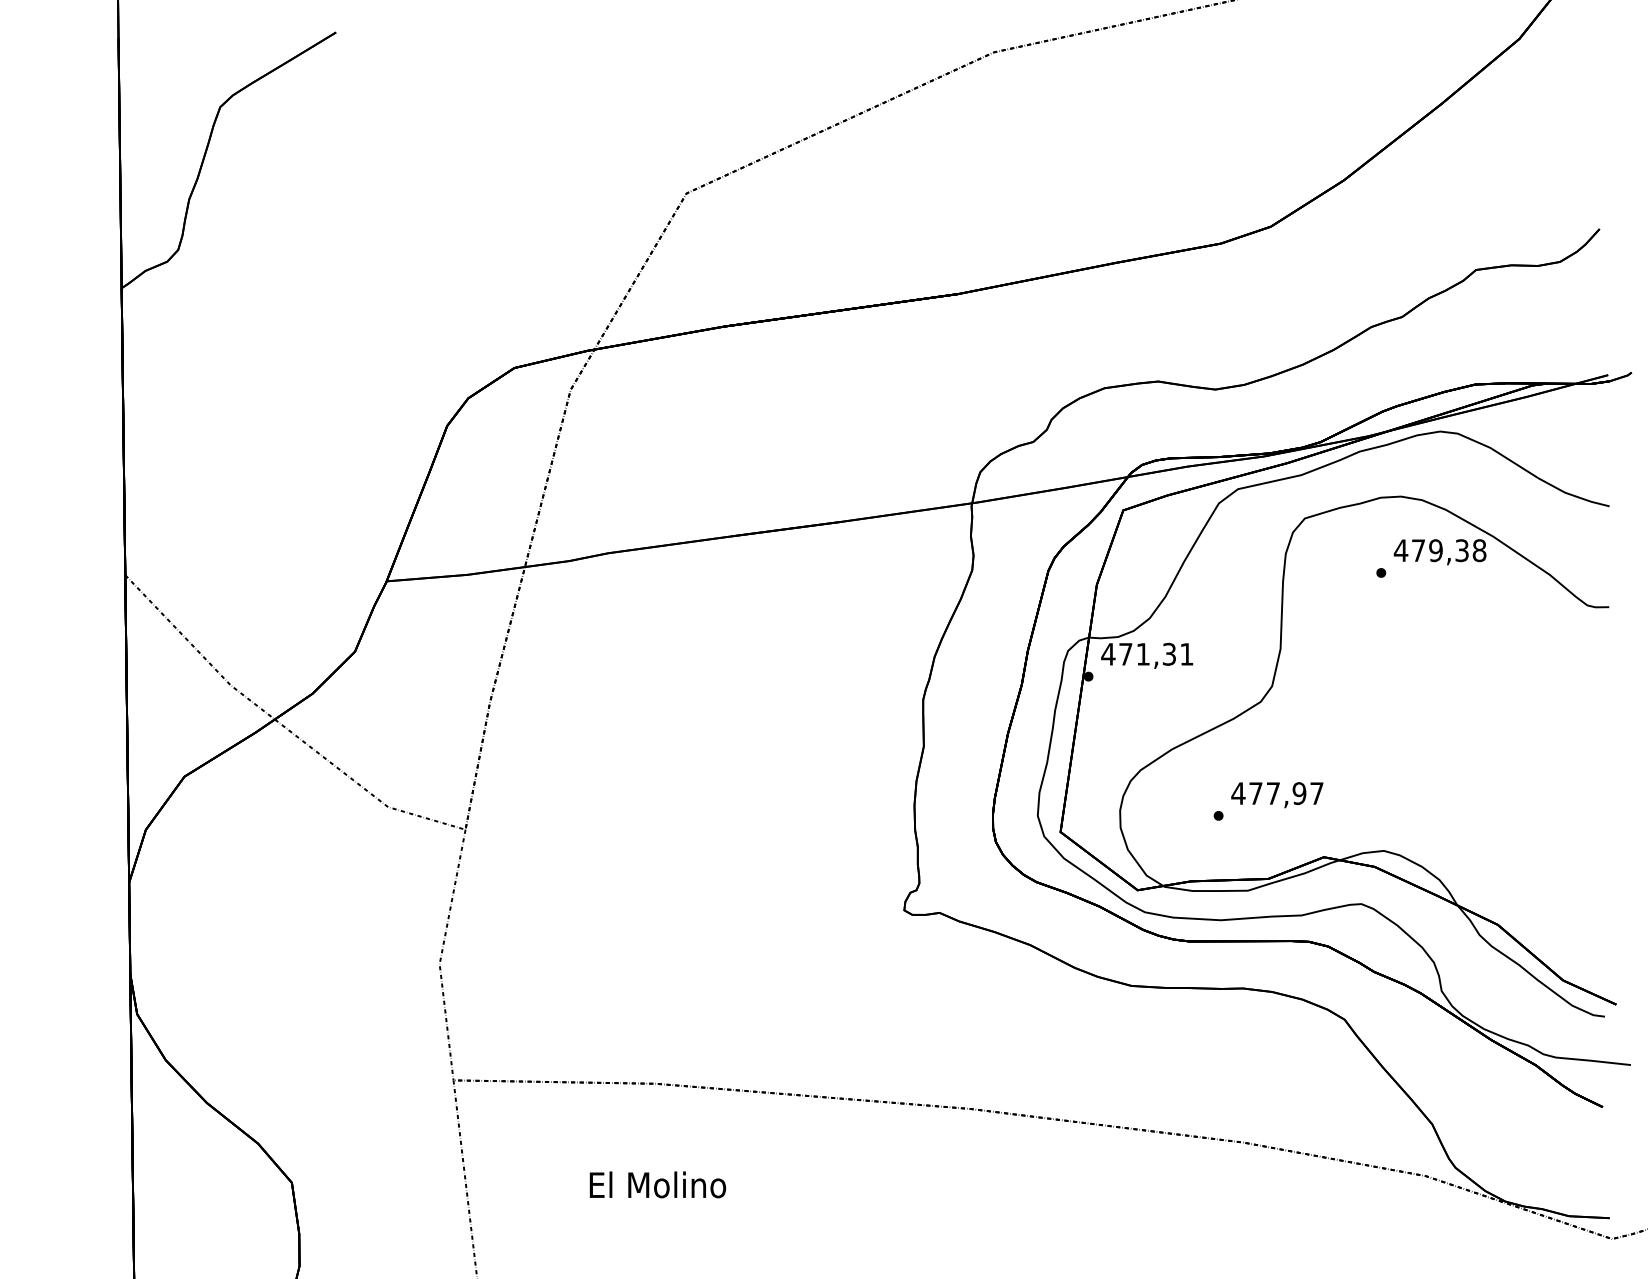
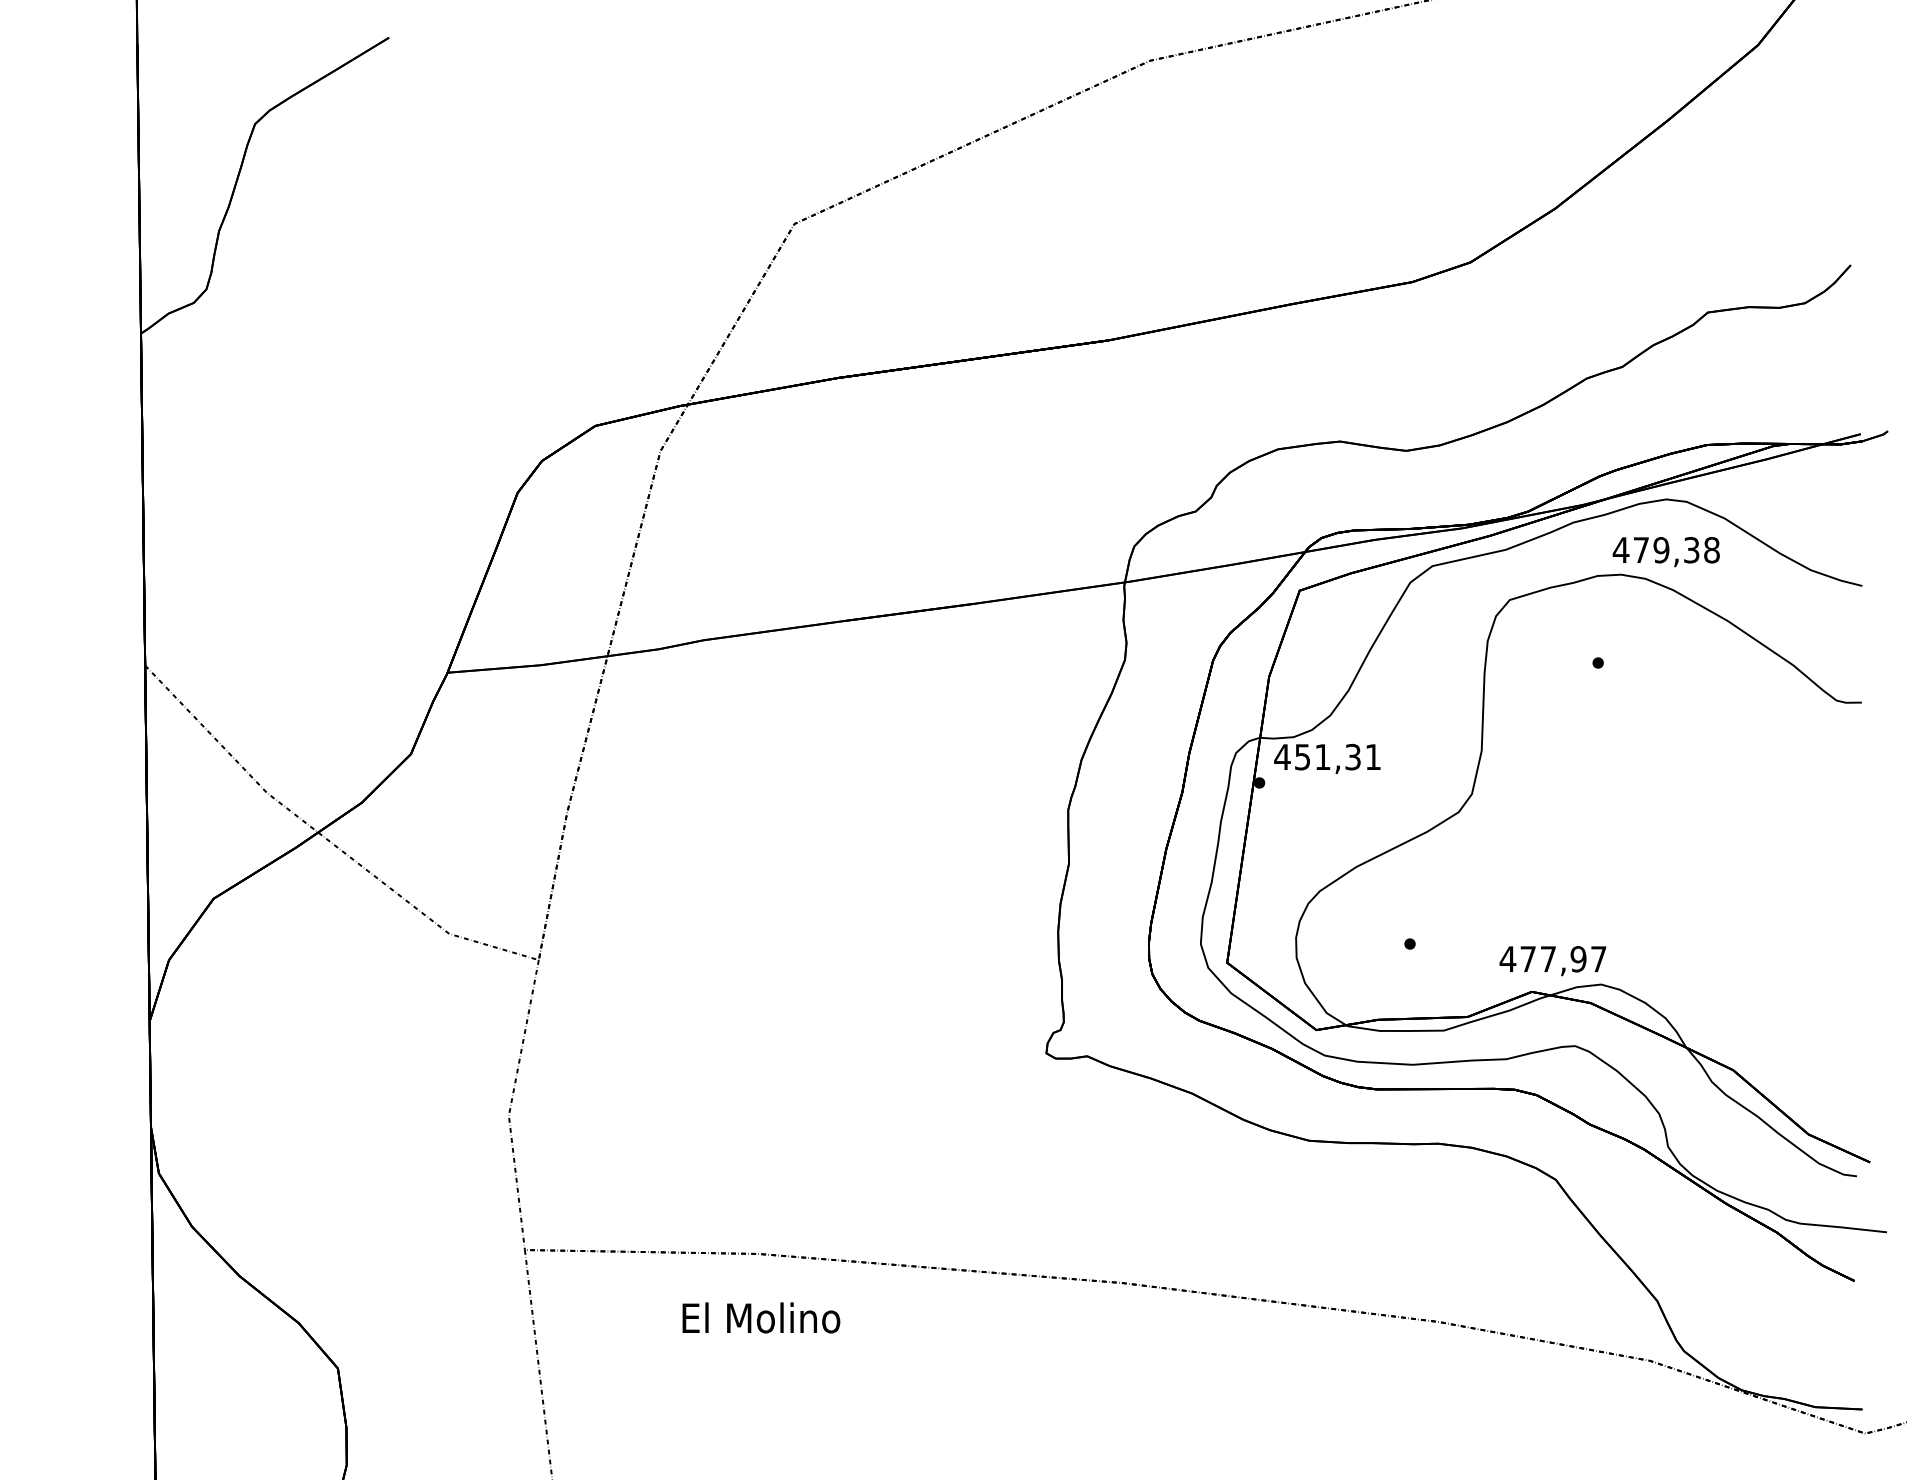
text: (1439, 552) -> (1665, 552), moved
text: (1125, 654) -> (1302, 757), 471,31 -> 451,31
text: (1276, 795) -> (1552, 961), moved
text: (658, 1184) -> (761, 1317), moved

